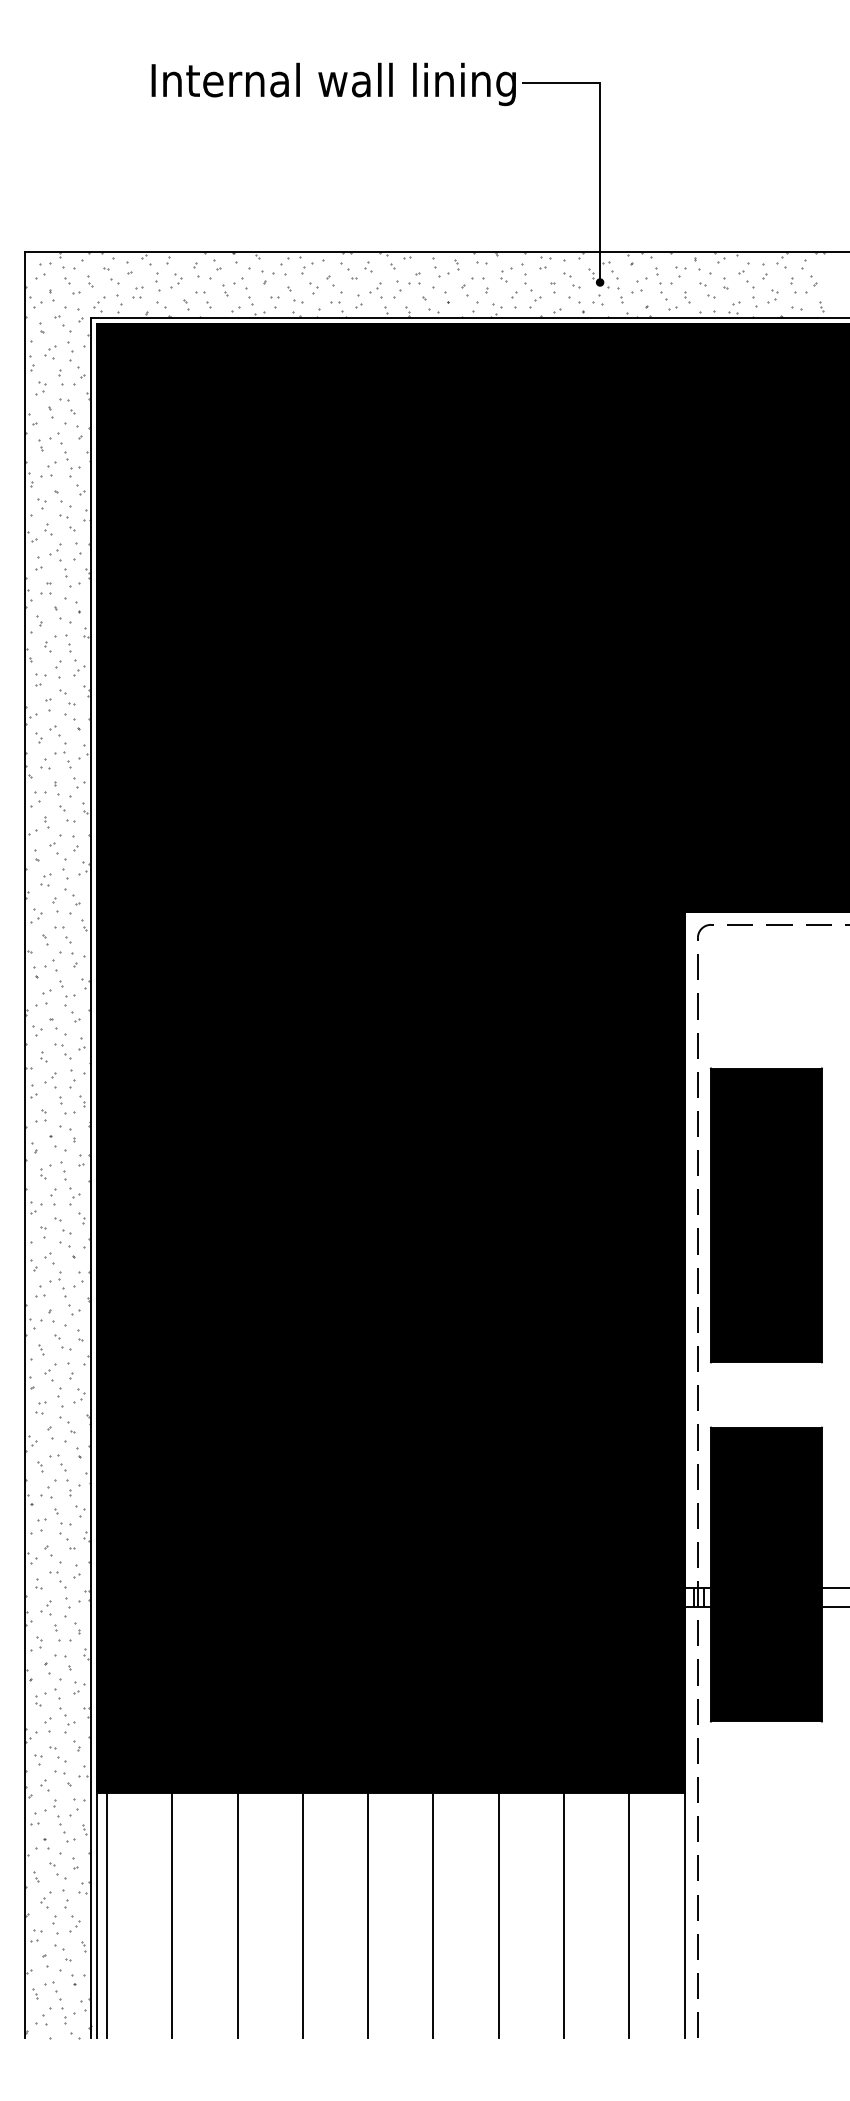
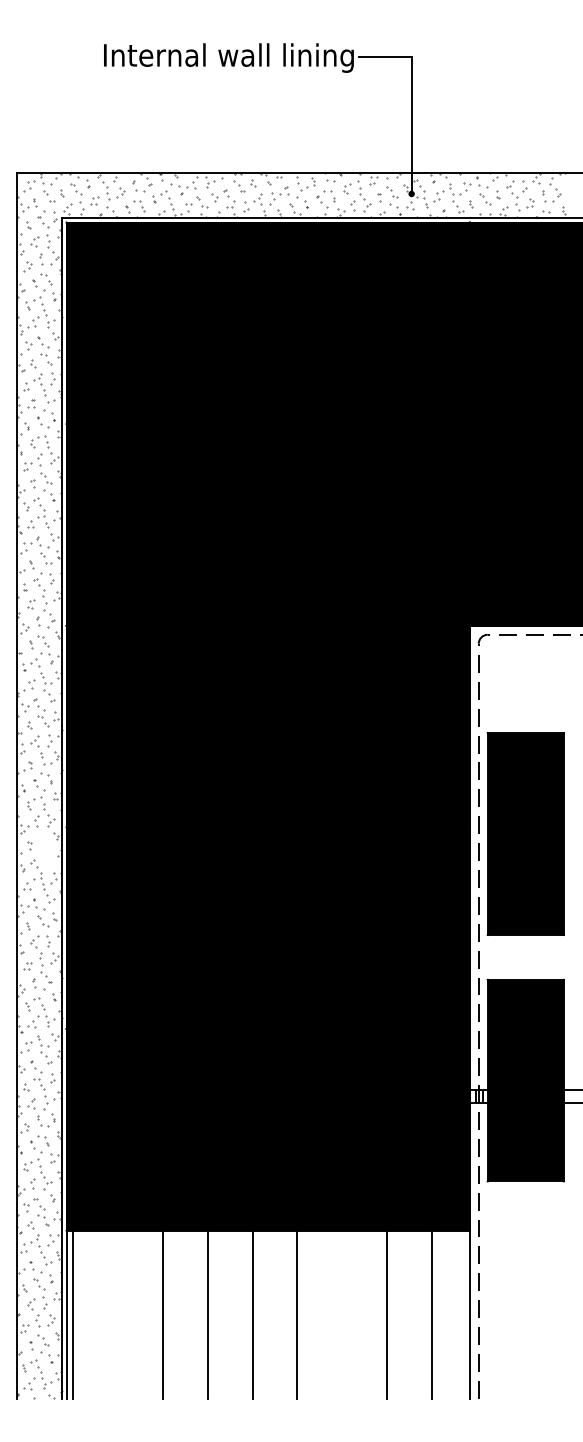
part: (65, 1237) -> (44, 849), removed
line: (172, 1915) -> (118, 1314), removed
line: (499, 1915) -> (342, 1314), removed

